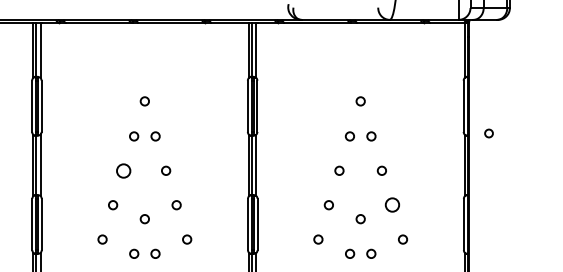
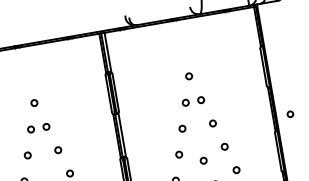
circle: (488, 133) -> (290, 114), moved
circle: (123, 170) -> (27, 155), size x0.62
circle: (392, 205) -> (224, 147), size x0.62

